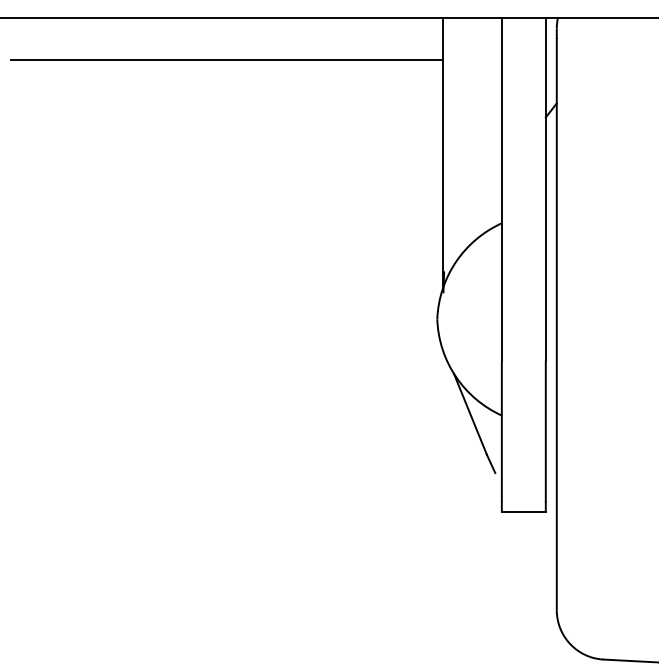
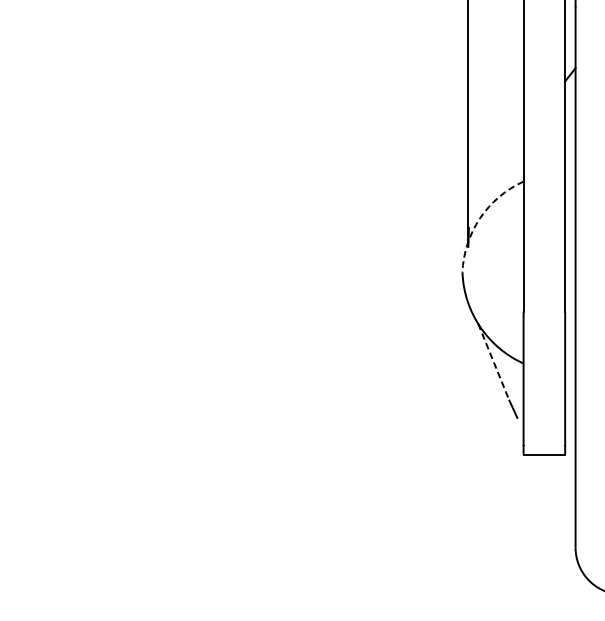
line: (226, 60) -> (262, 27), removed
arc: (455, 262) -> (479, 218), solid -> dashed
line: (470, 414) -> (493, 362), solid -> dashed

